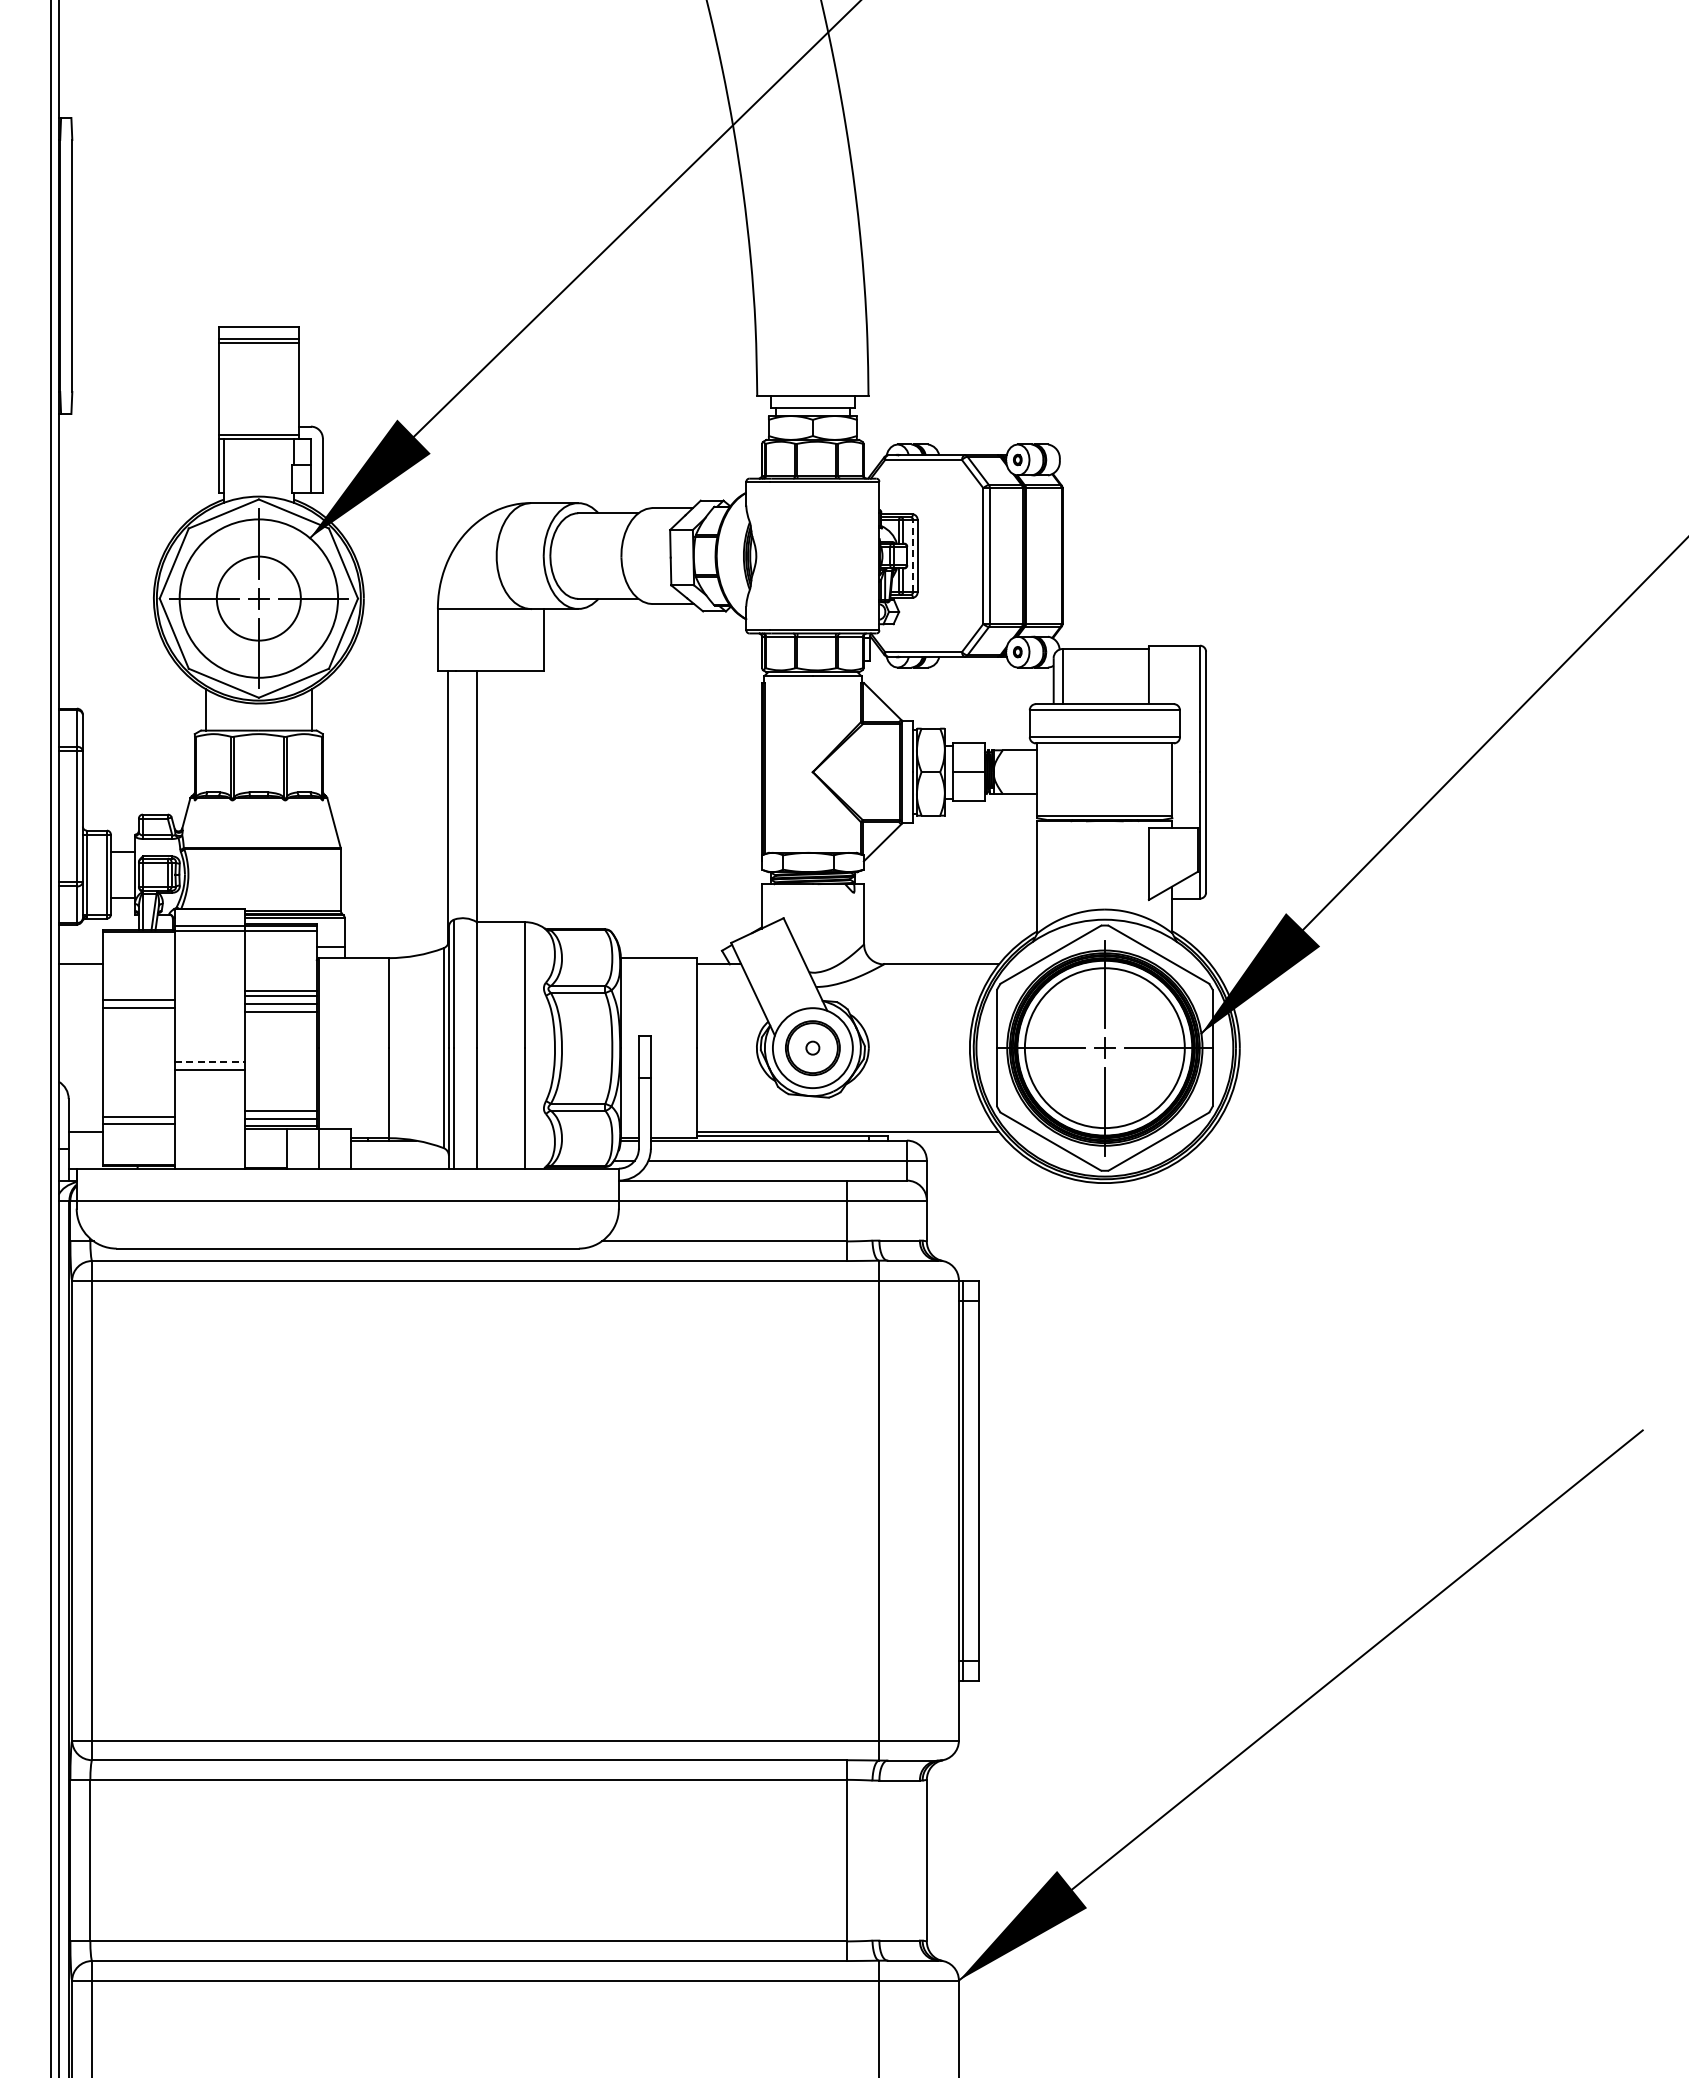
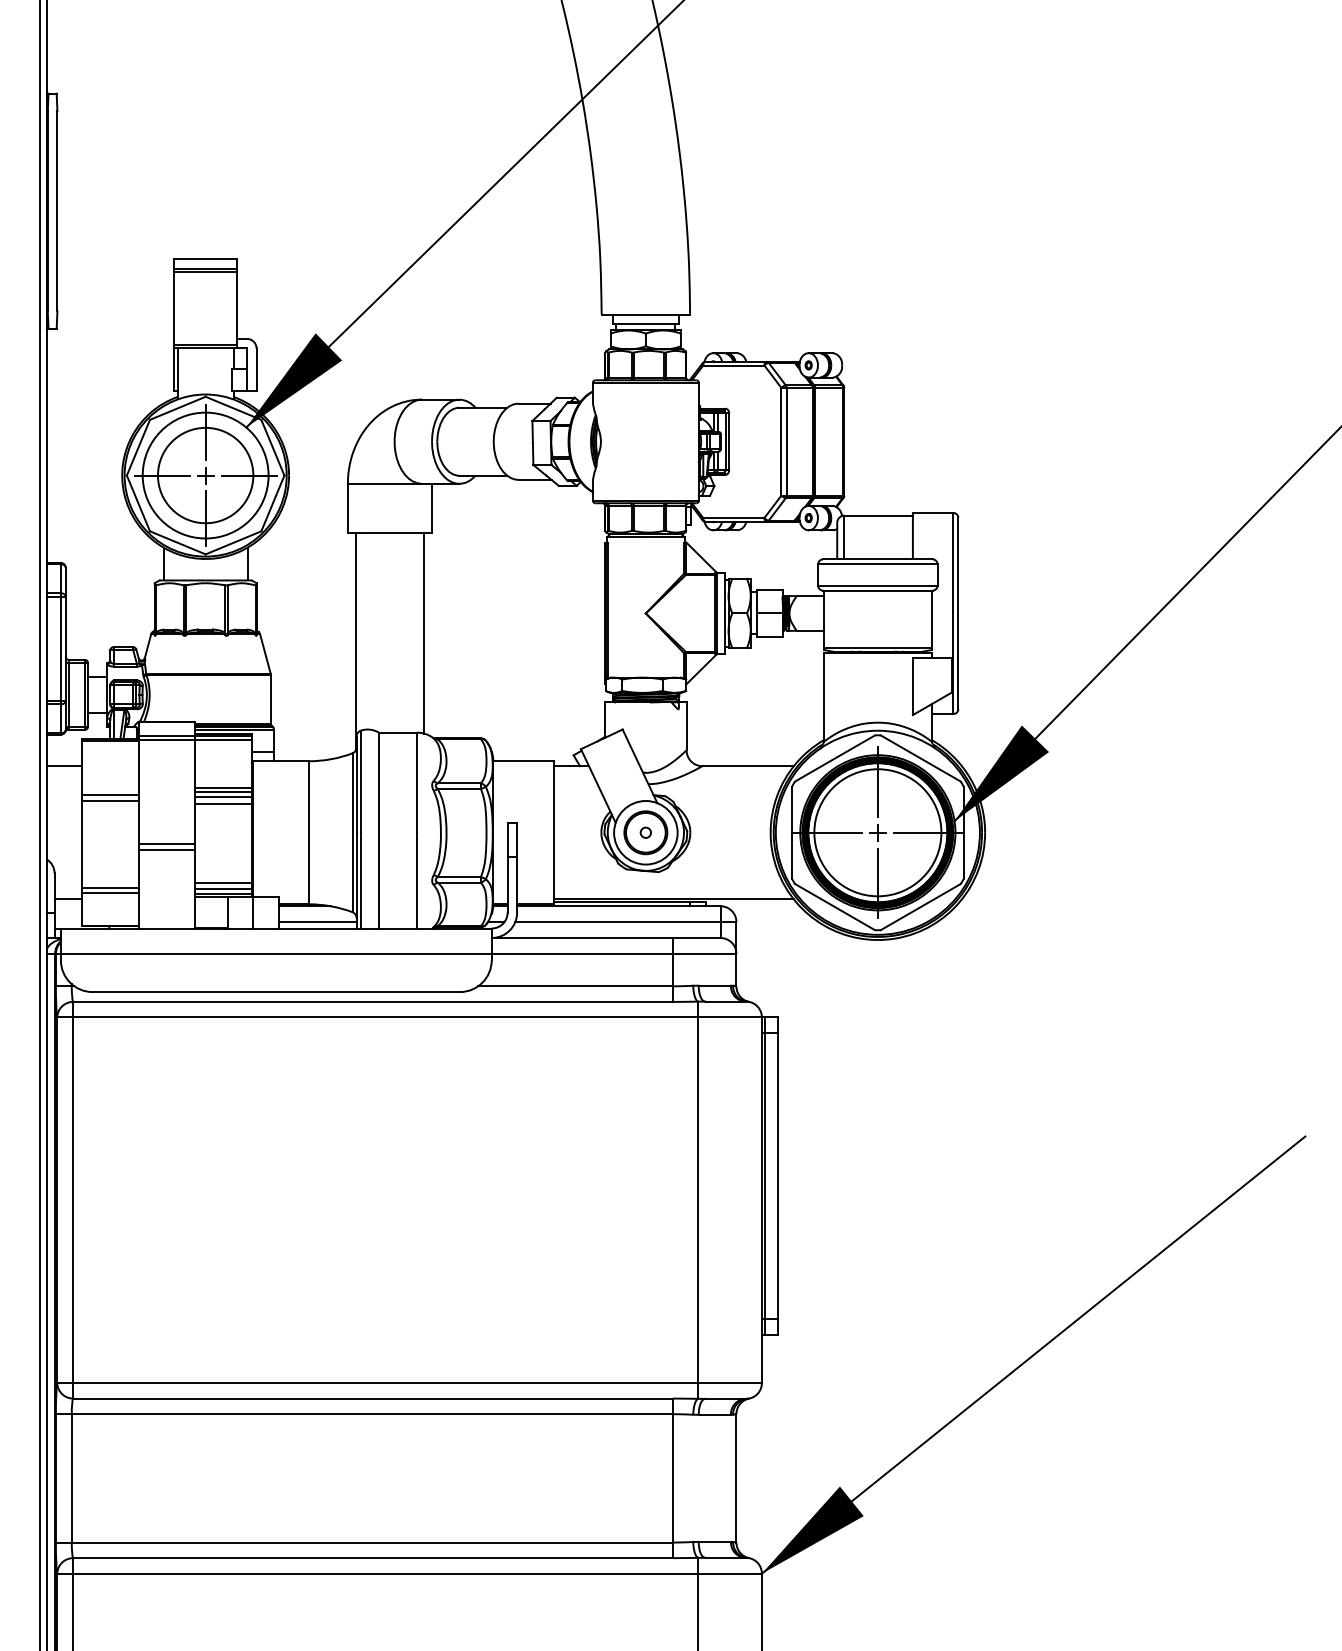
line: (913, 556) -> (725, 442), dashed -> solid
circle: (258, 598) -> (205, 475), size x1.43
line: (476, 797) -> (423, 633), moved
line: (210, 1062) -> (167, 844), dashed -> solid
line: (399, 1160) -> (317, 922), added

